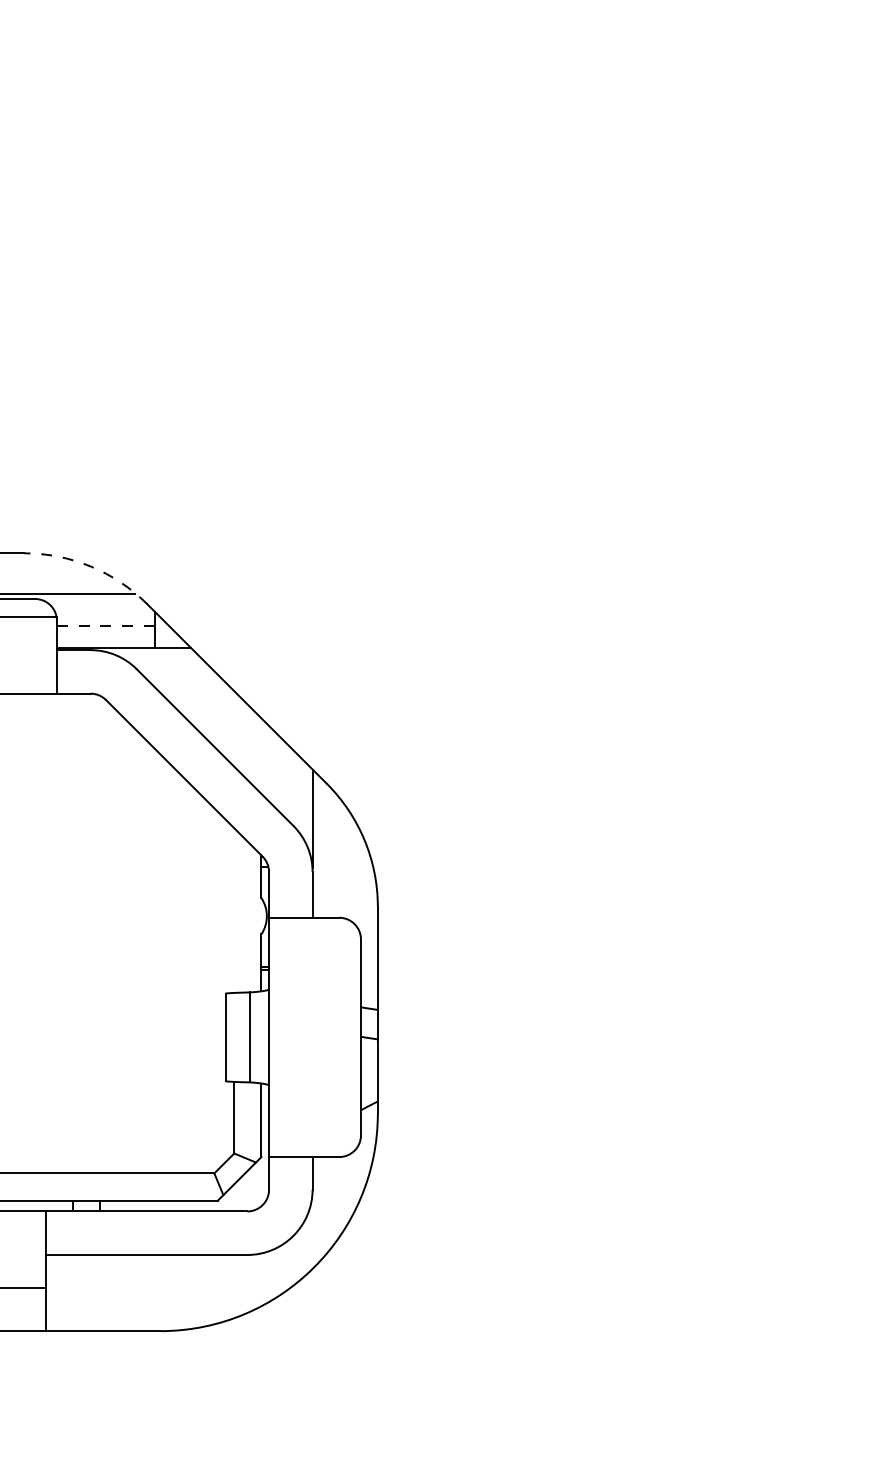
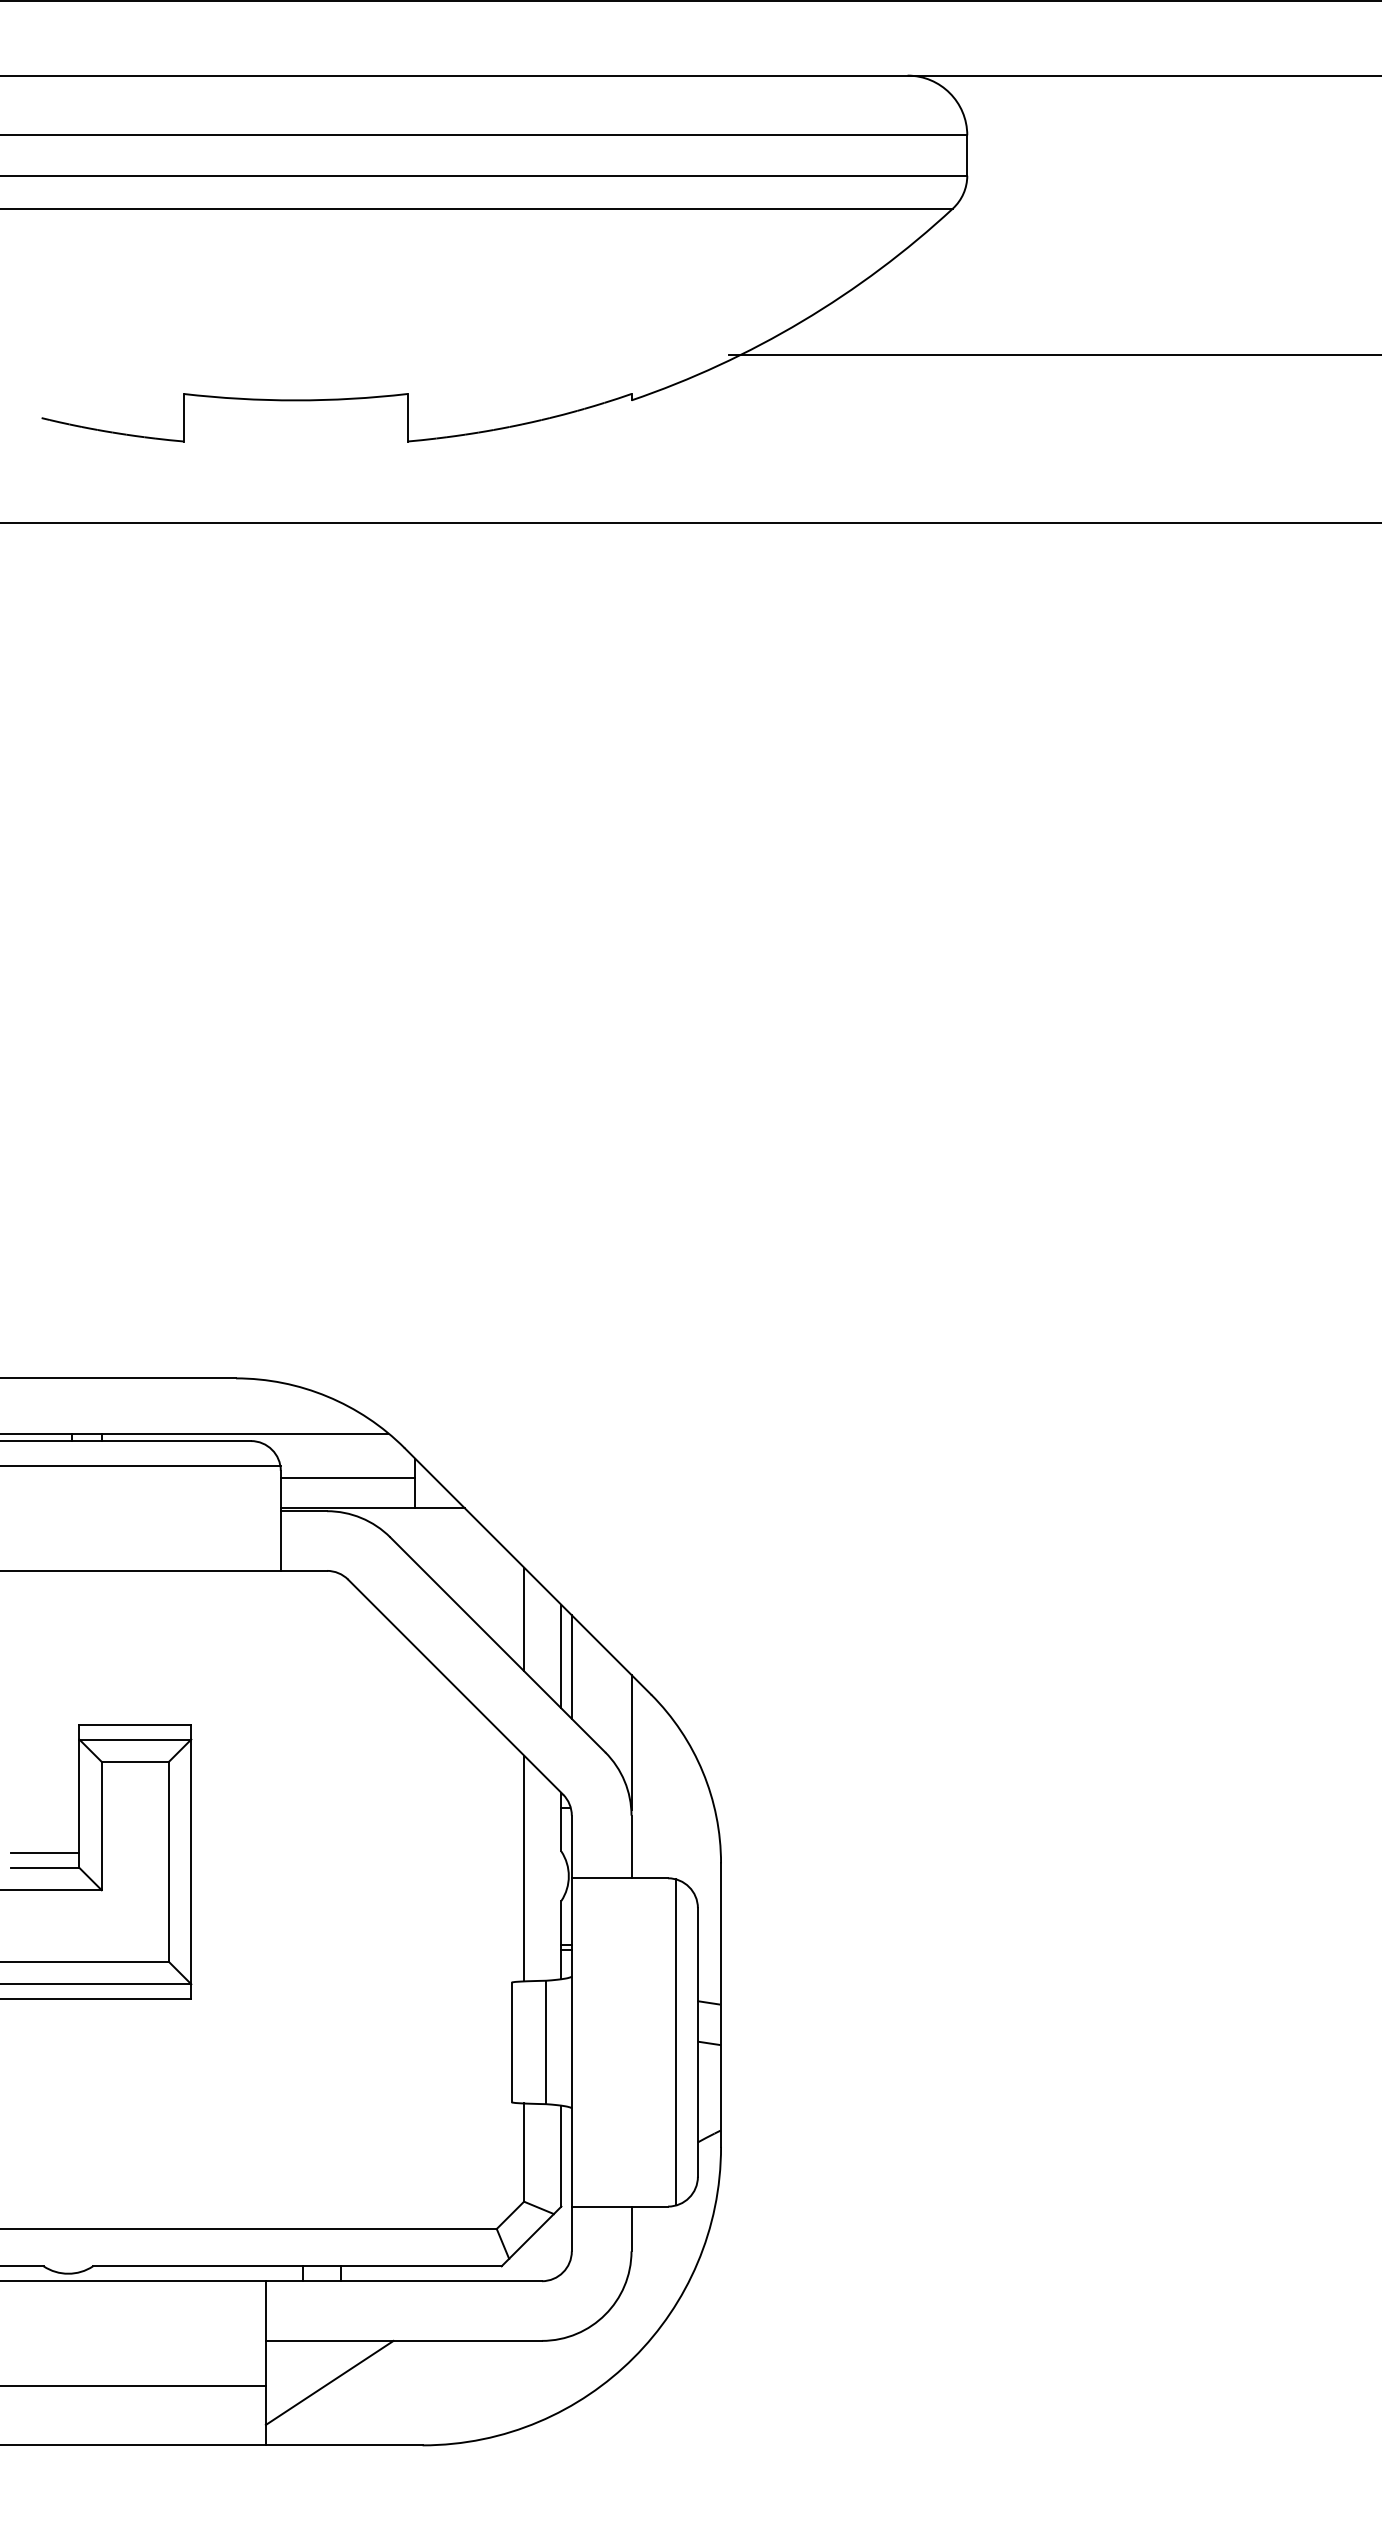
arc: (90, 566) -> (327, 1396), dashed -> solid
line: (106, 626) -> (348, 1478), dashed -> solid
line: (234, 729) -> (524, 1619), added
line: (261, 756) -> (561, 1656), added
line: (268, 763) -> (571, 1666), added
line: (234, 910) -> (524, 1868), added
line: (345, 1037) -> (676, 2042), added
line: (92, 1285) -> (329, 2382), added

